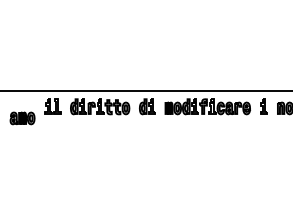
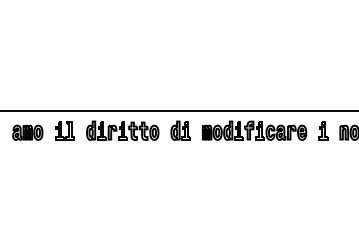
part: (22, 118) -> (27, 132), moved

